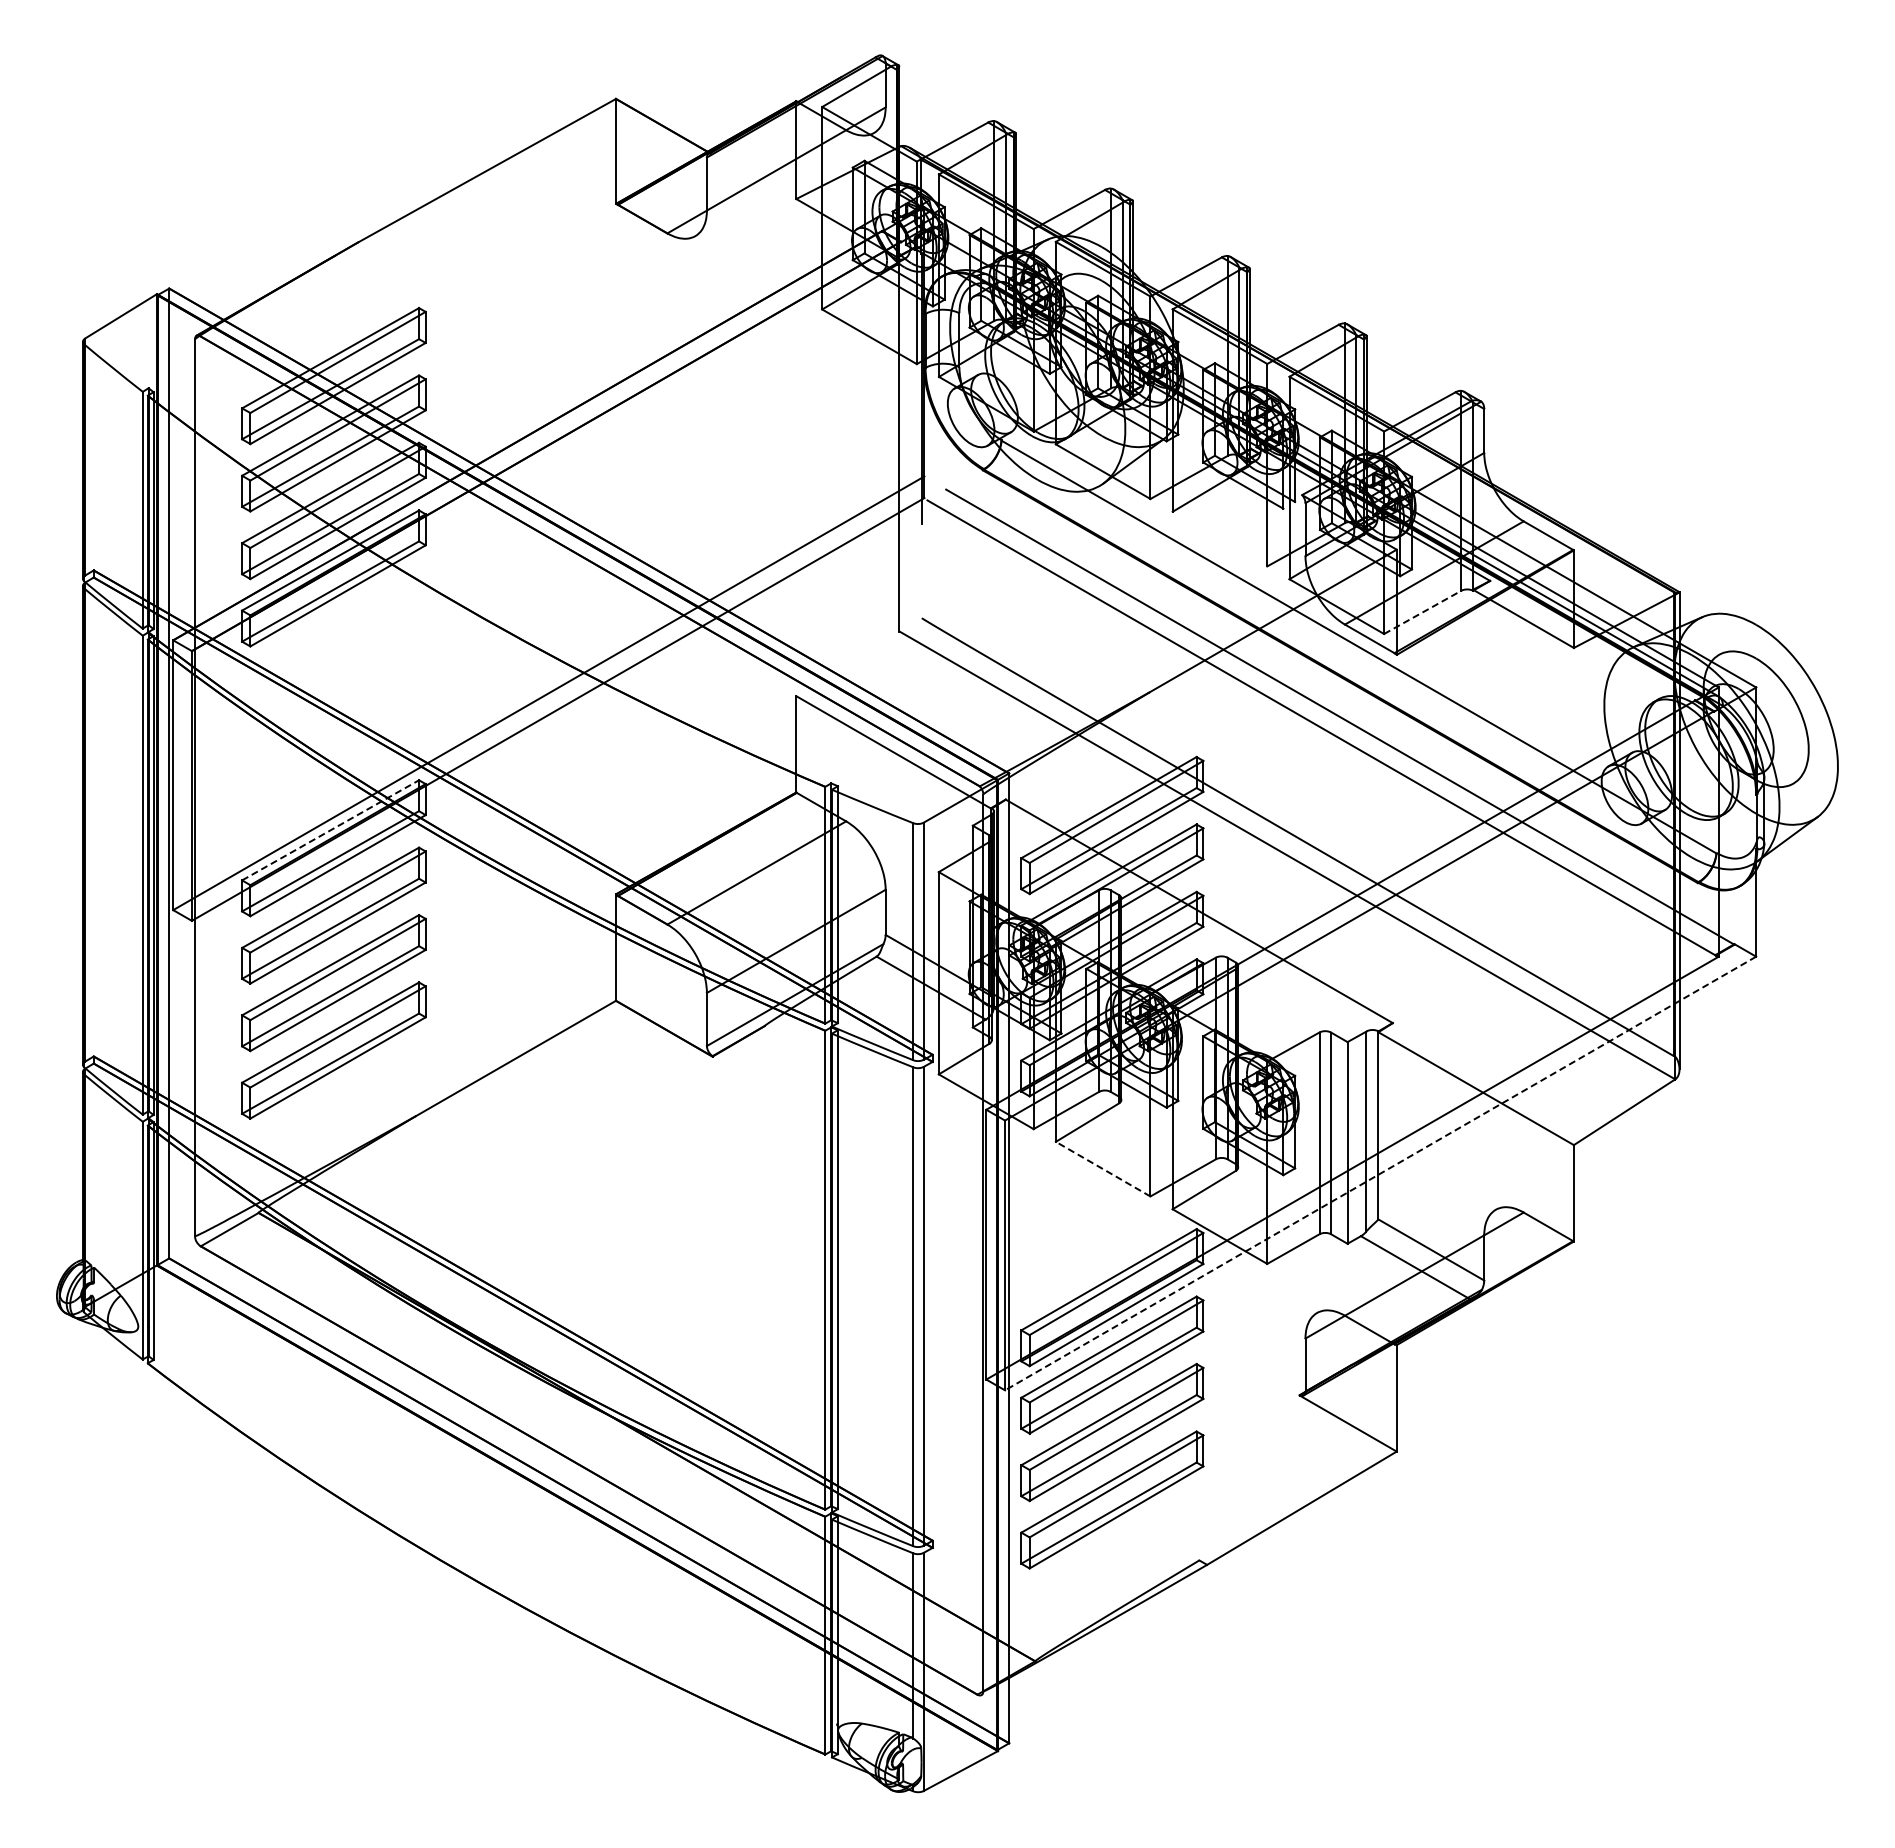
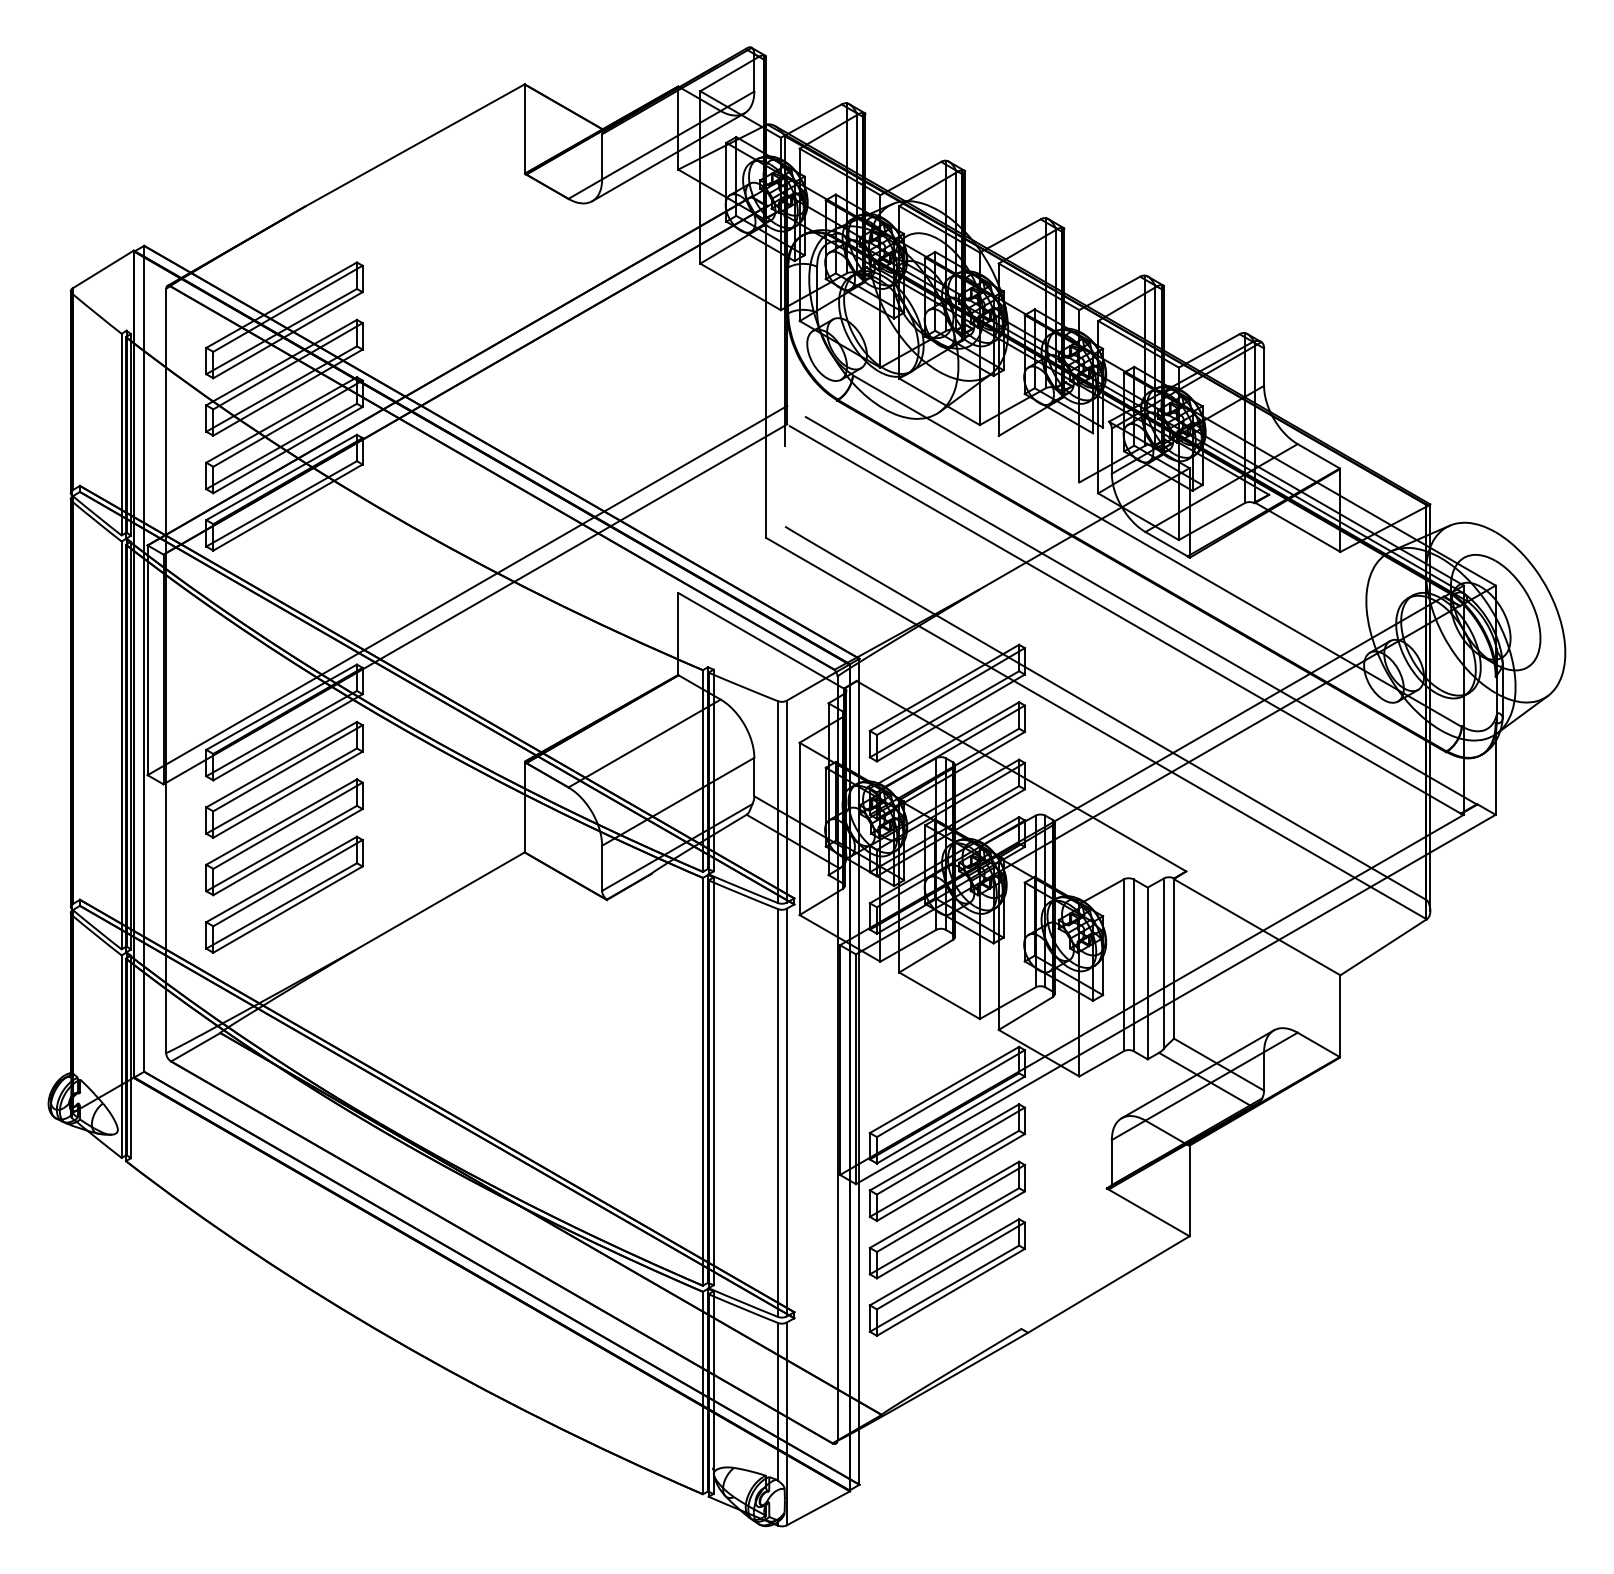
line: (784, 184) -> (668, 157), added
line: (1423, 612) -> (1212, 521), dashed -> solid
line: (330, 830) -> (281, 707), dashed -> solid
line: (1103, 1169) -> (939, 996), dashed -> solid
line: (1380, 1173) -> (1175, 999), dashed -> solid
line: (1406, 1260) -> (1197, 1073), added

